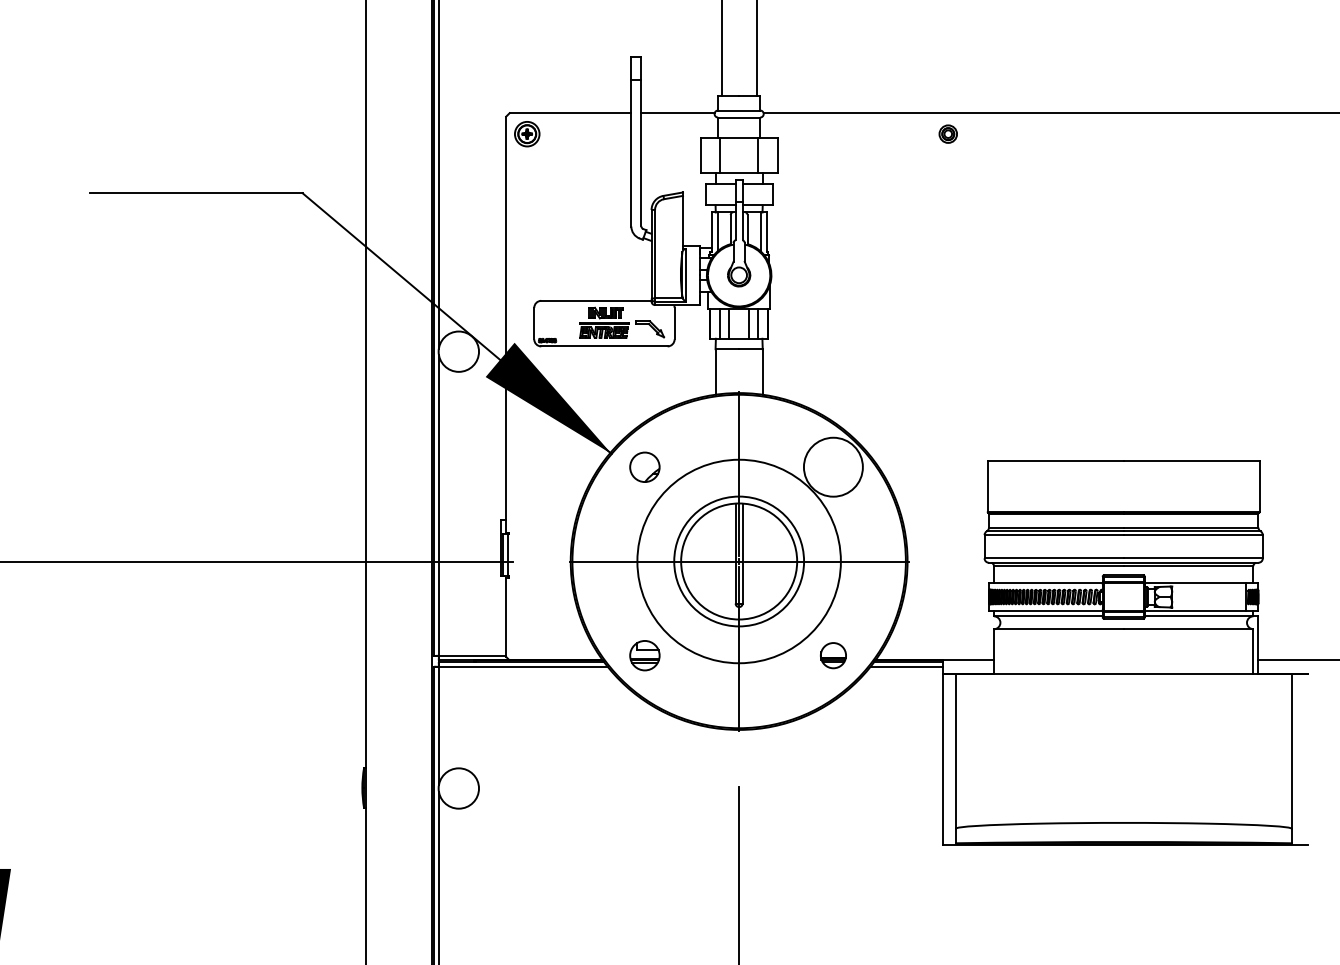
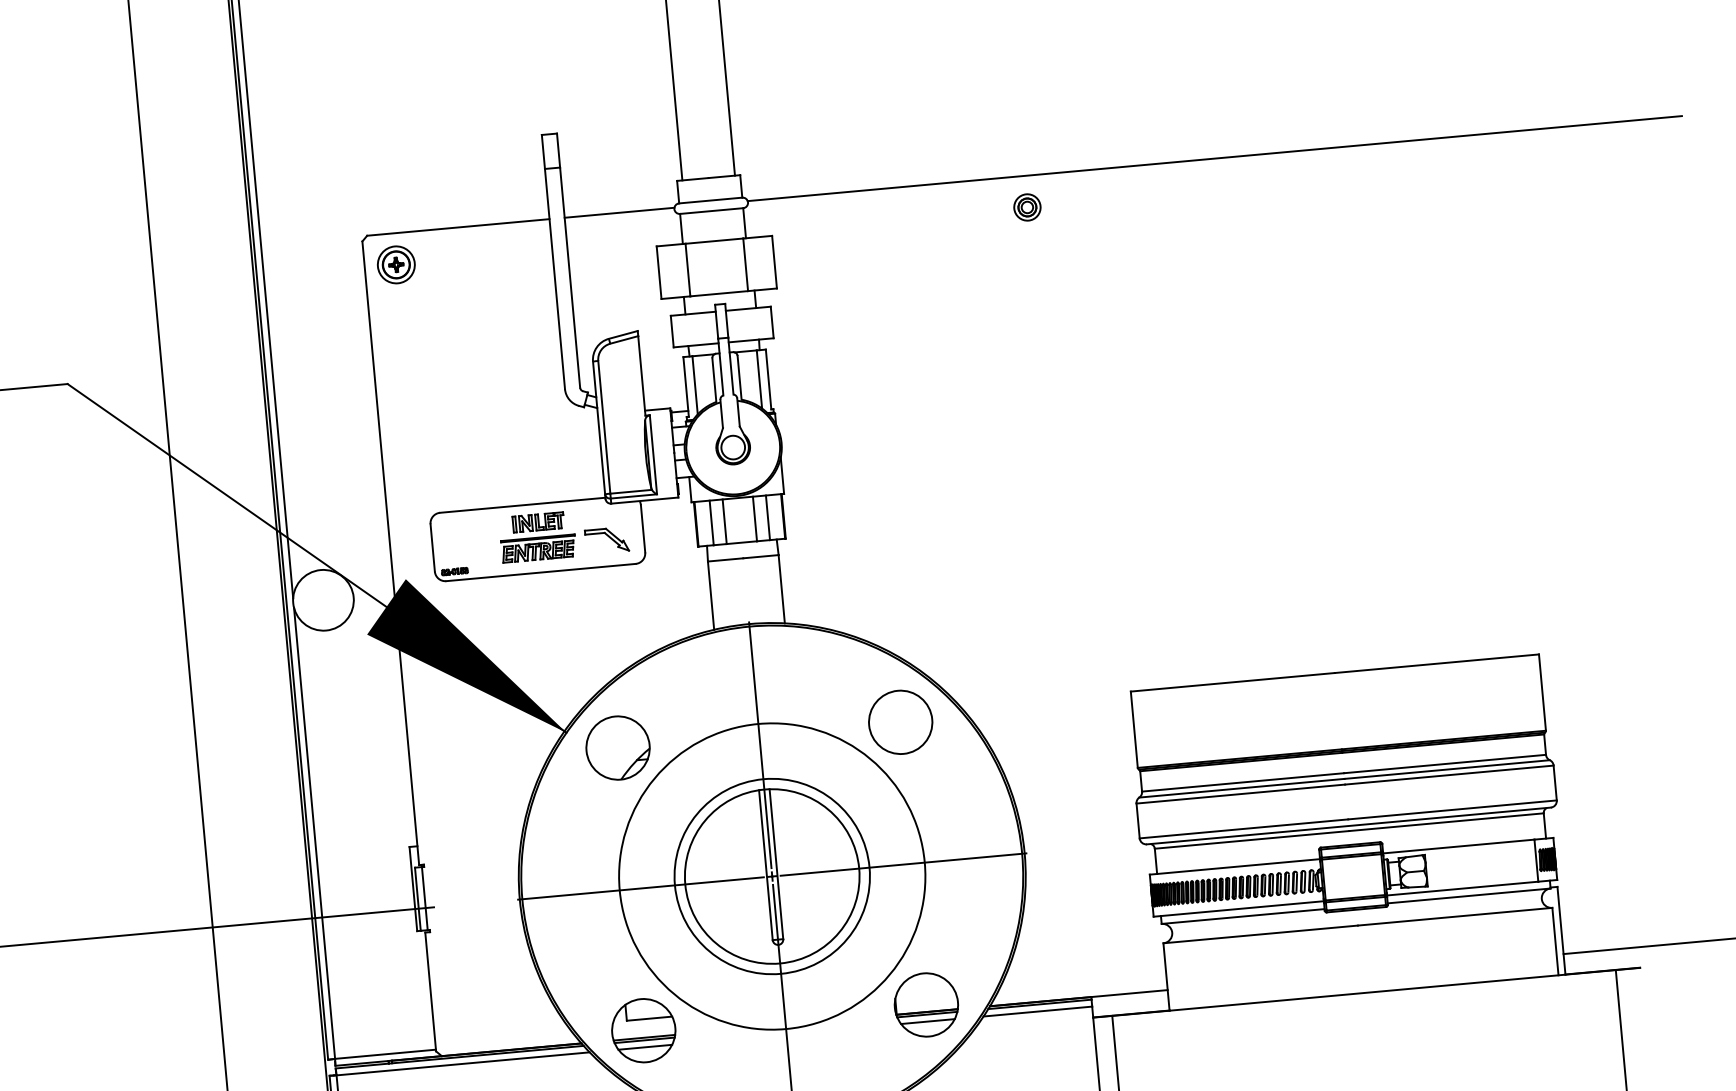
part: (644, 467) -> (617, 748), size x1.43
circle: (833, 467) -> (900, 722), size x0.71
part: (644, 655) -> (643, 1030), size x1.43
part: (833, 655) -> (926, 1004), size x1.67

